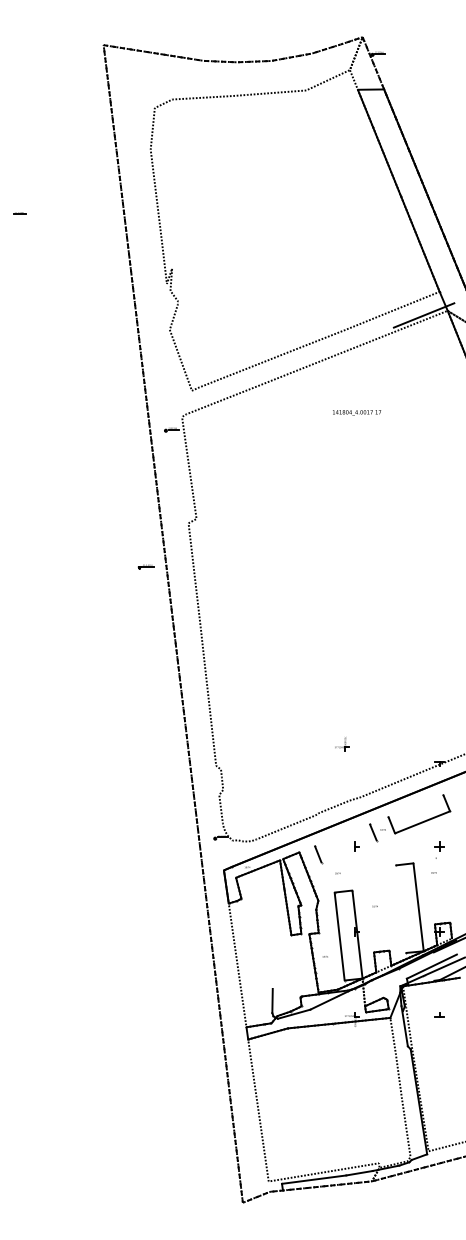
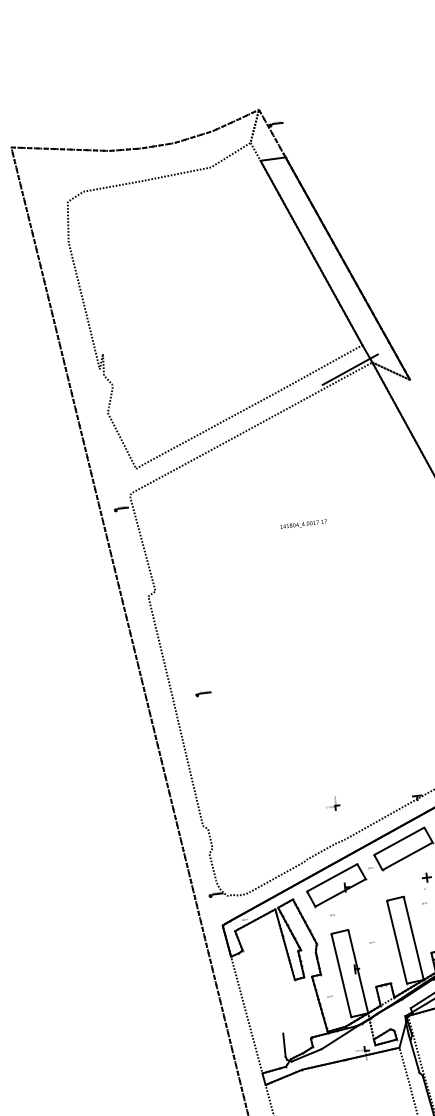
text: (357, 412) -> (304, 524), moved
part: (145, 566) -> (202, 693), moved
part: (342, 744) -> (333, 804), moved
line: (415, 805) -> (398, 840), added
line: (342, 834) -> (332, 877), added
line: (348, 851) -> (339, 892), added
line: (400, 908) -> (396, 941), added

